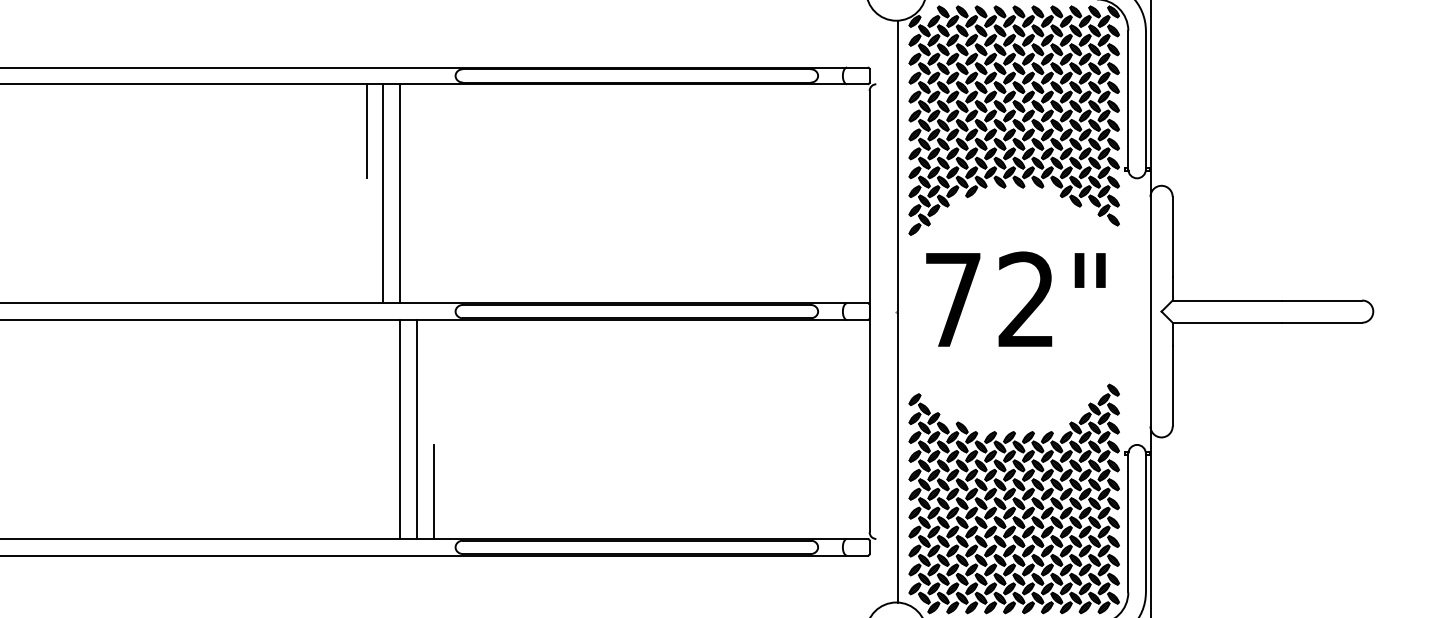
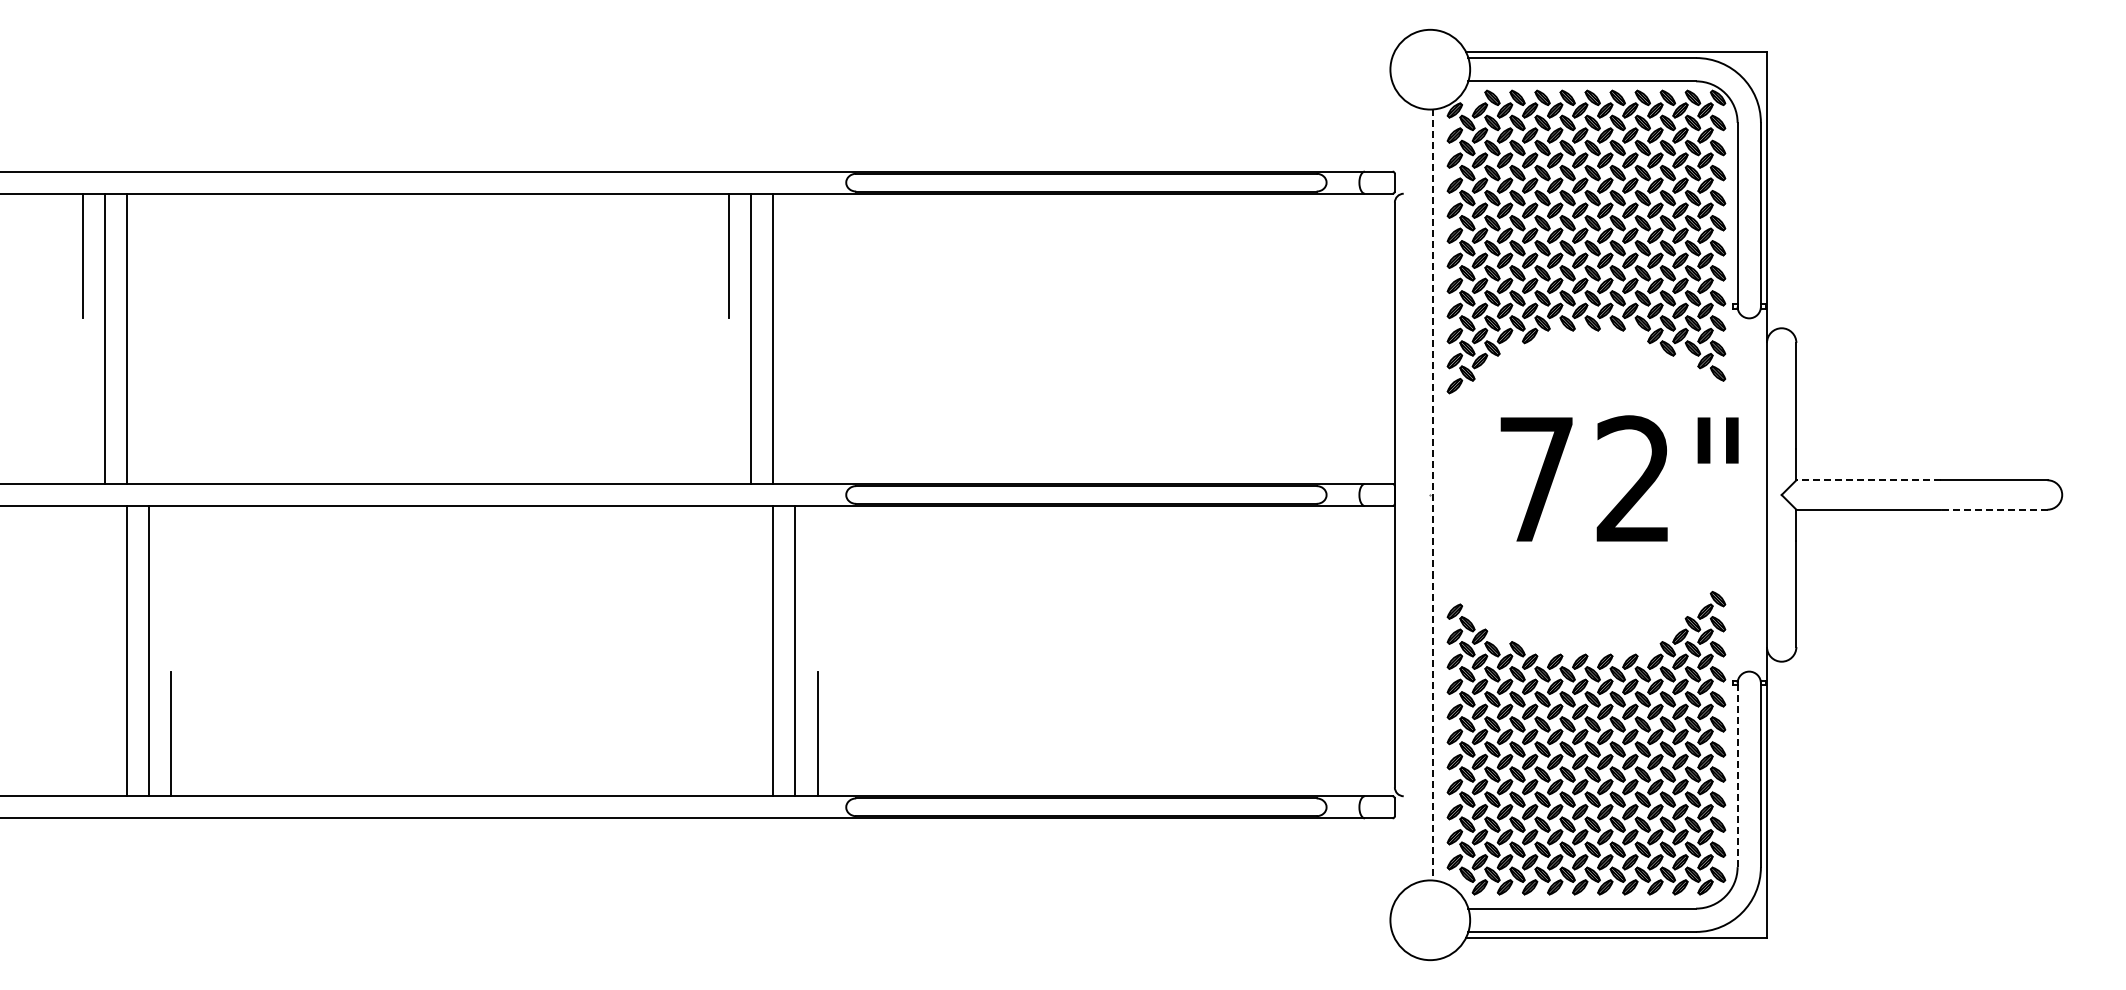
text: (1015, 299) -> (1619, 478), moved
line: (1227, 300) -> (1868, 480), solid -> dashed
line: (898, 312) -> (1432, 495), solid -> dashed
line: (1321, 322) -> (1993, 509), solid -> dashed
line: (1128, 523) -> (1737, 775), solid -> dashed

